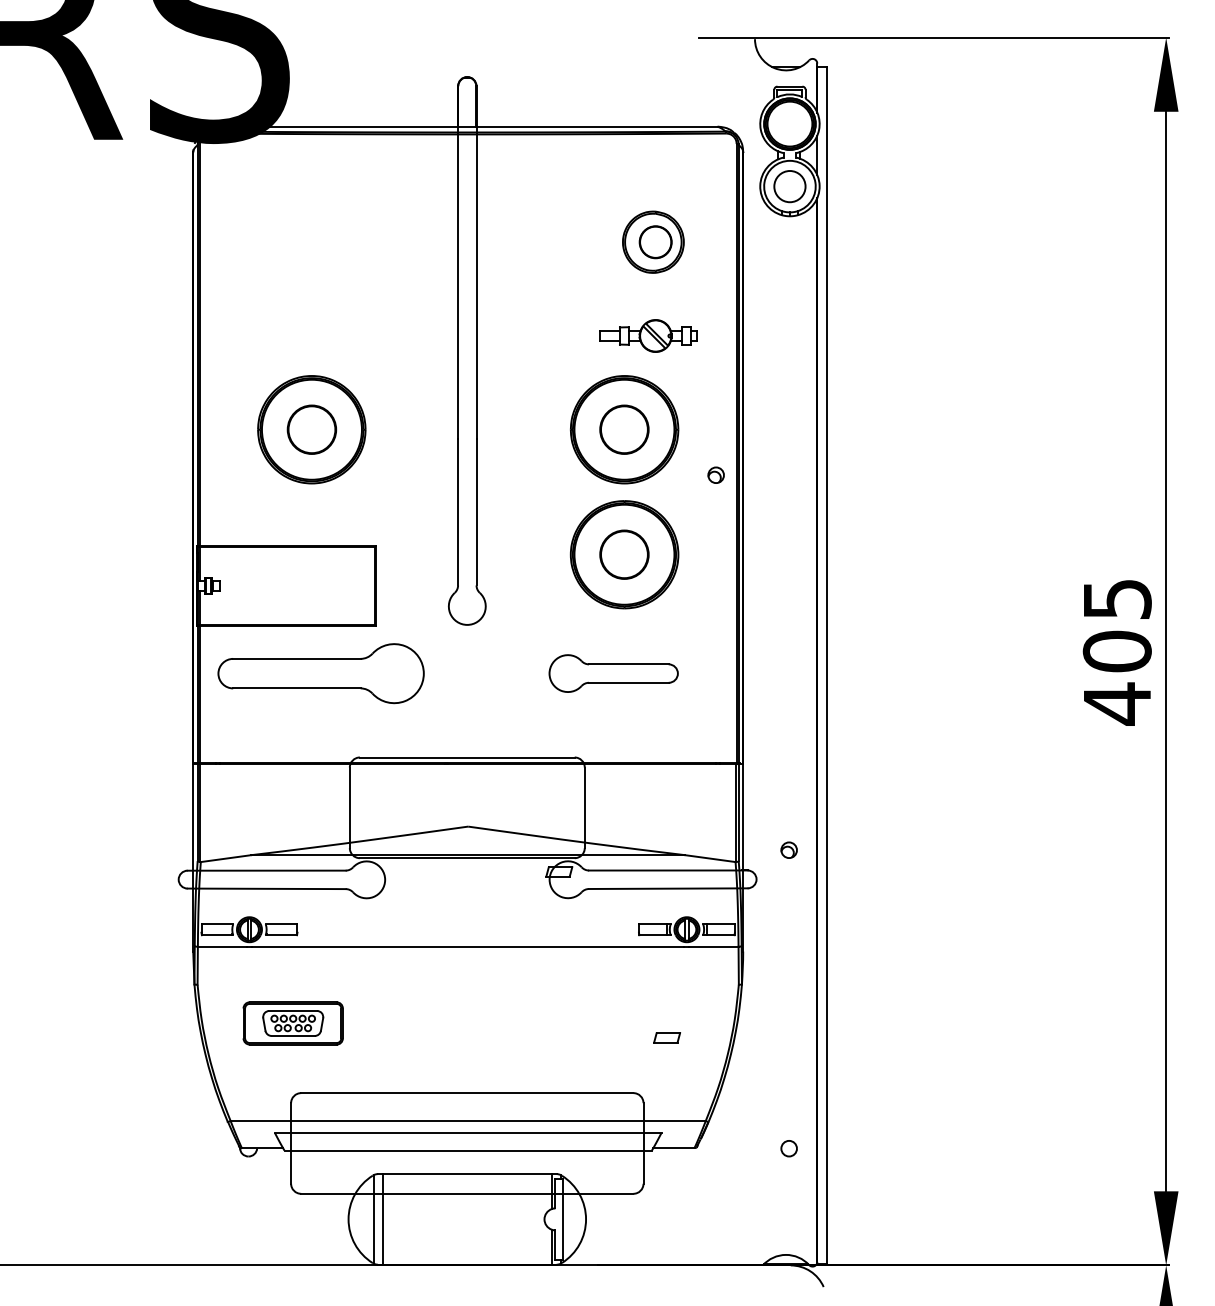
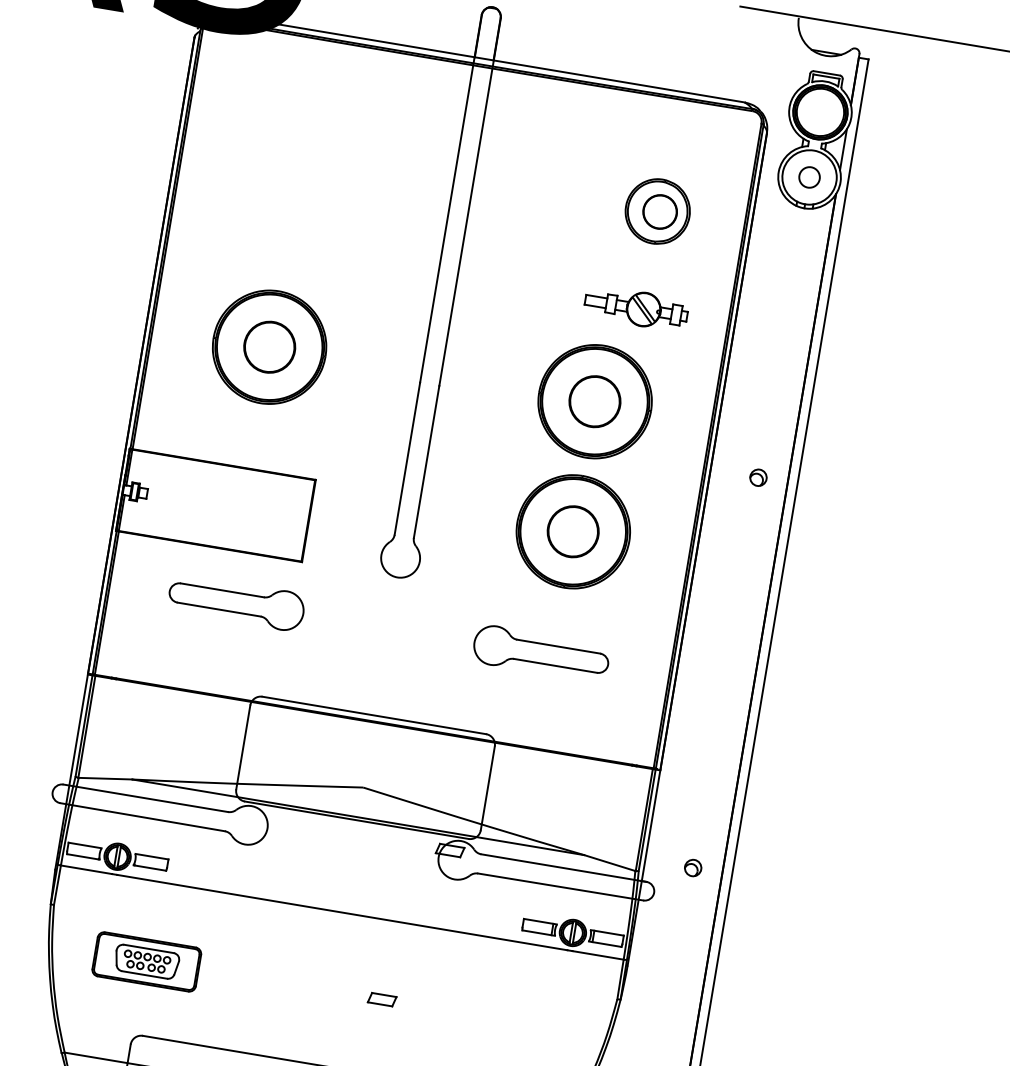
circle: (789, 186) -> (809, 177), size x0.62
part: (715, 474) -> (757, 476), moved
part: (320, 673) -> (236, 602), size x0.62
part: (666, 1037) -> (381, 999), moved

